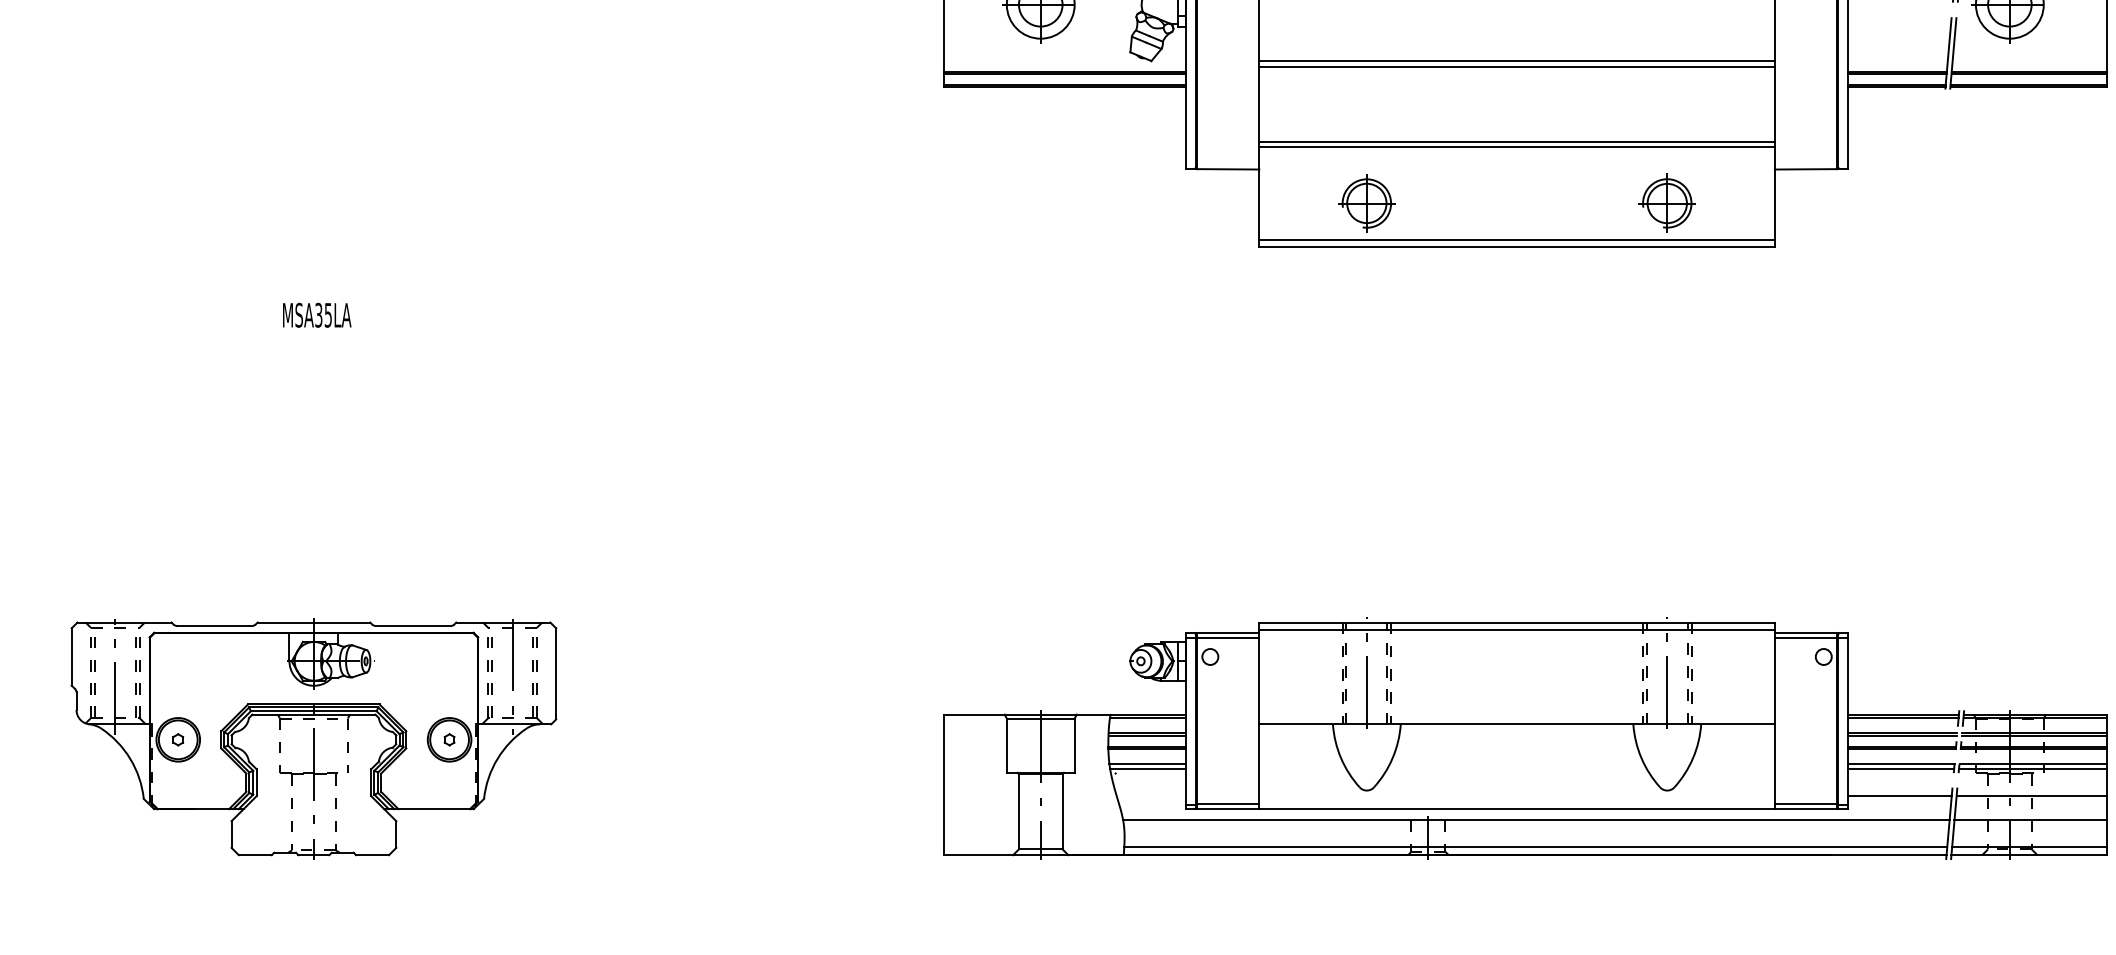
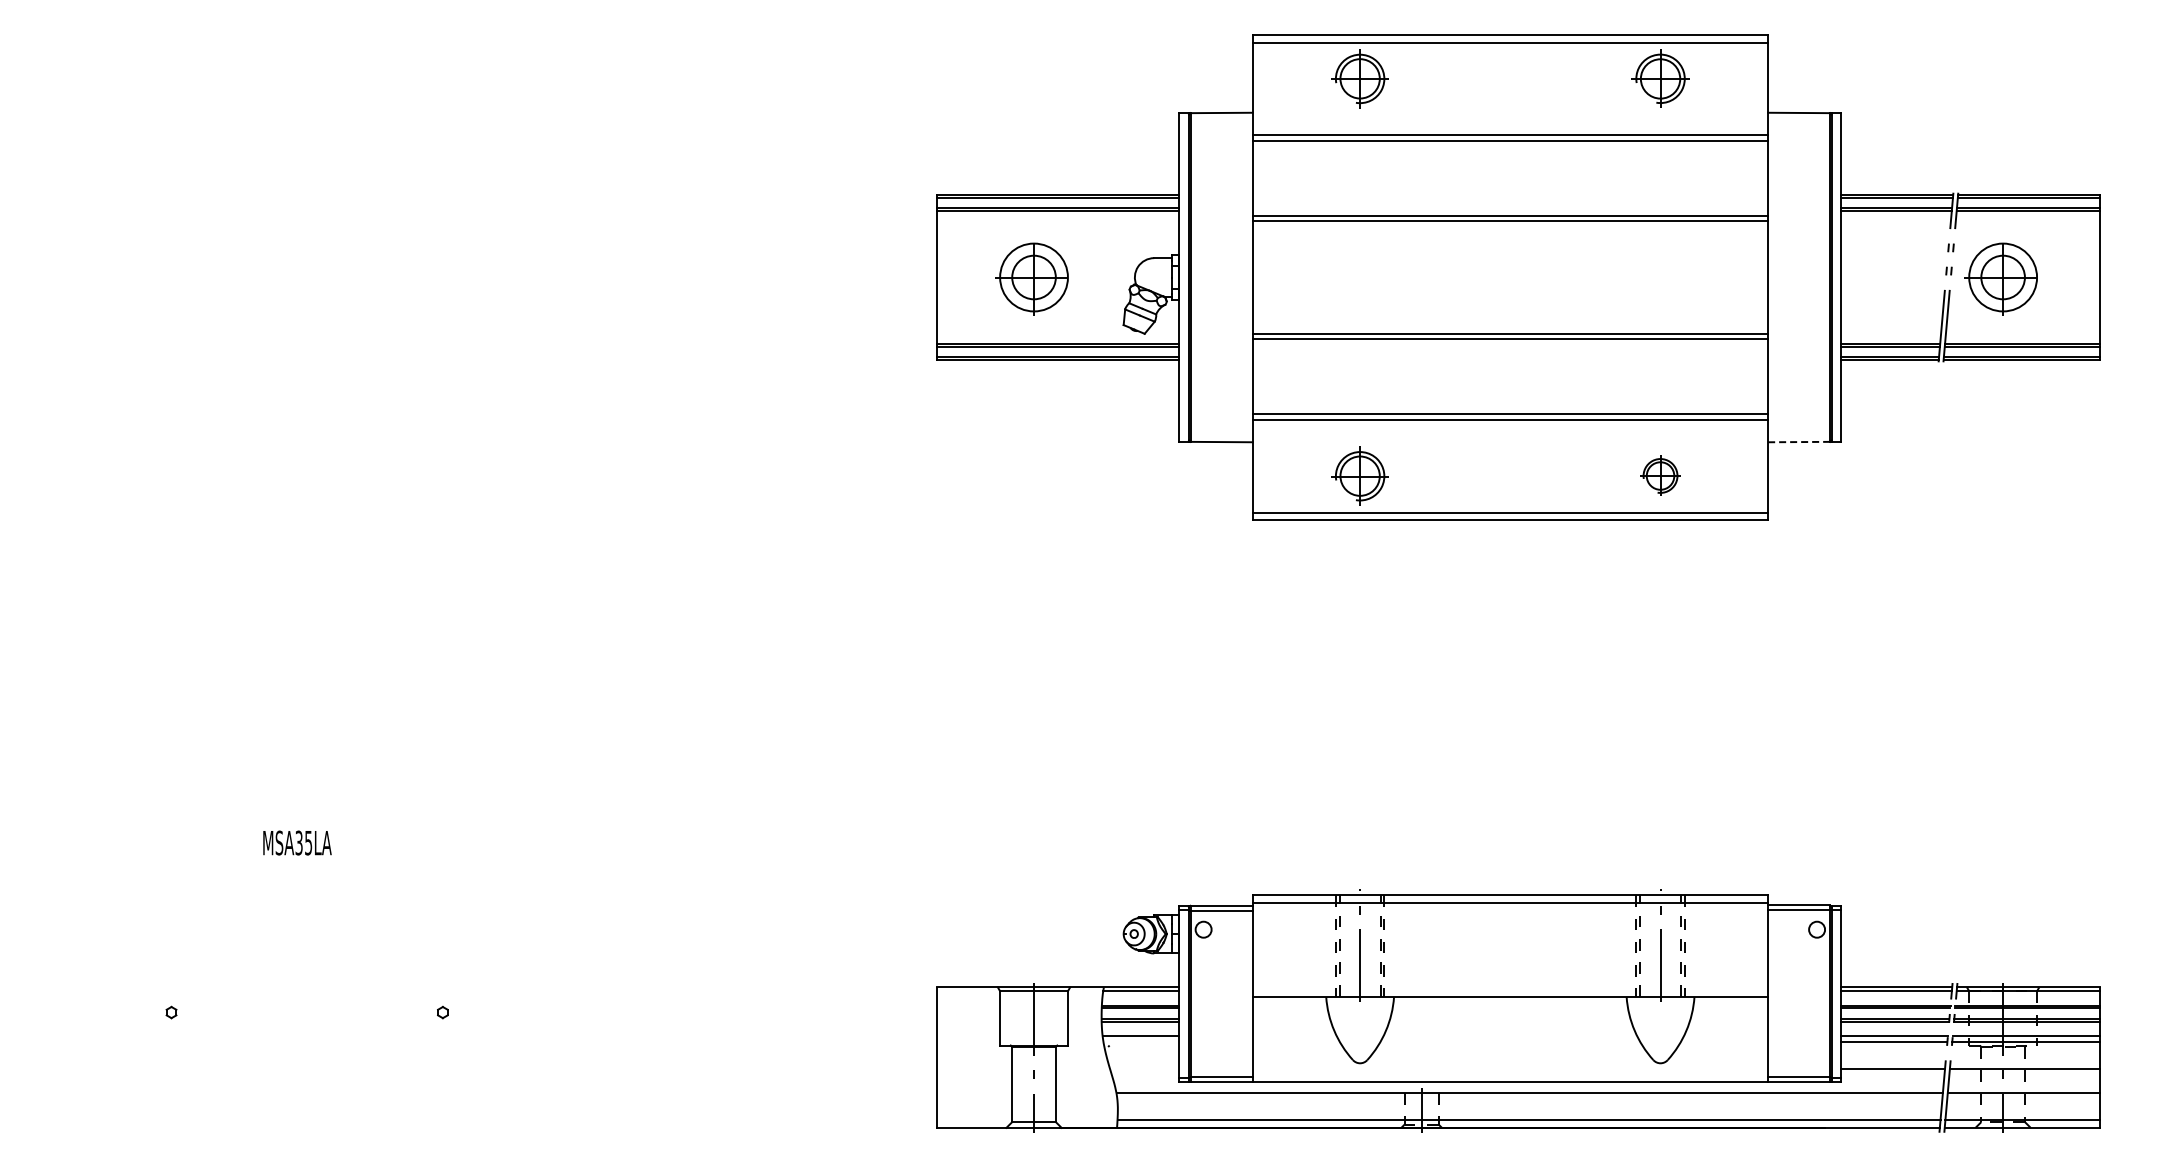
line: (1806, 169) -> (1799, 442), solid -> dashed
part: (1667, 202) -> (1660, 475), size x0.7
text: (317, 314) -> (297, 842), moved
part: (313, 738) -> (306, 1011), removed
line: (1148, 768) -> (1141, 1041), removed

